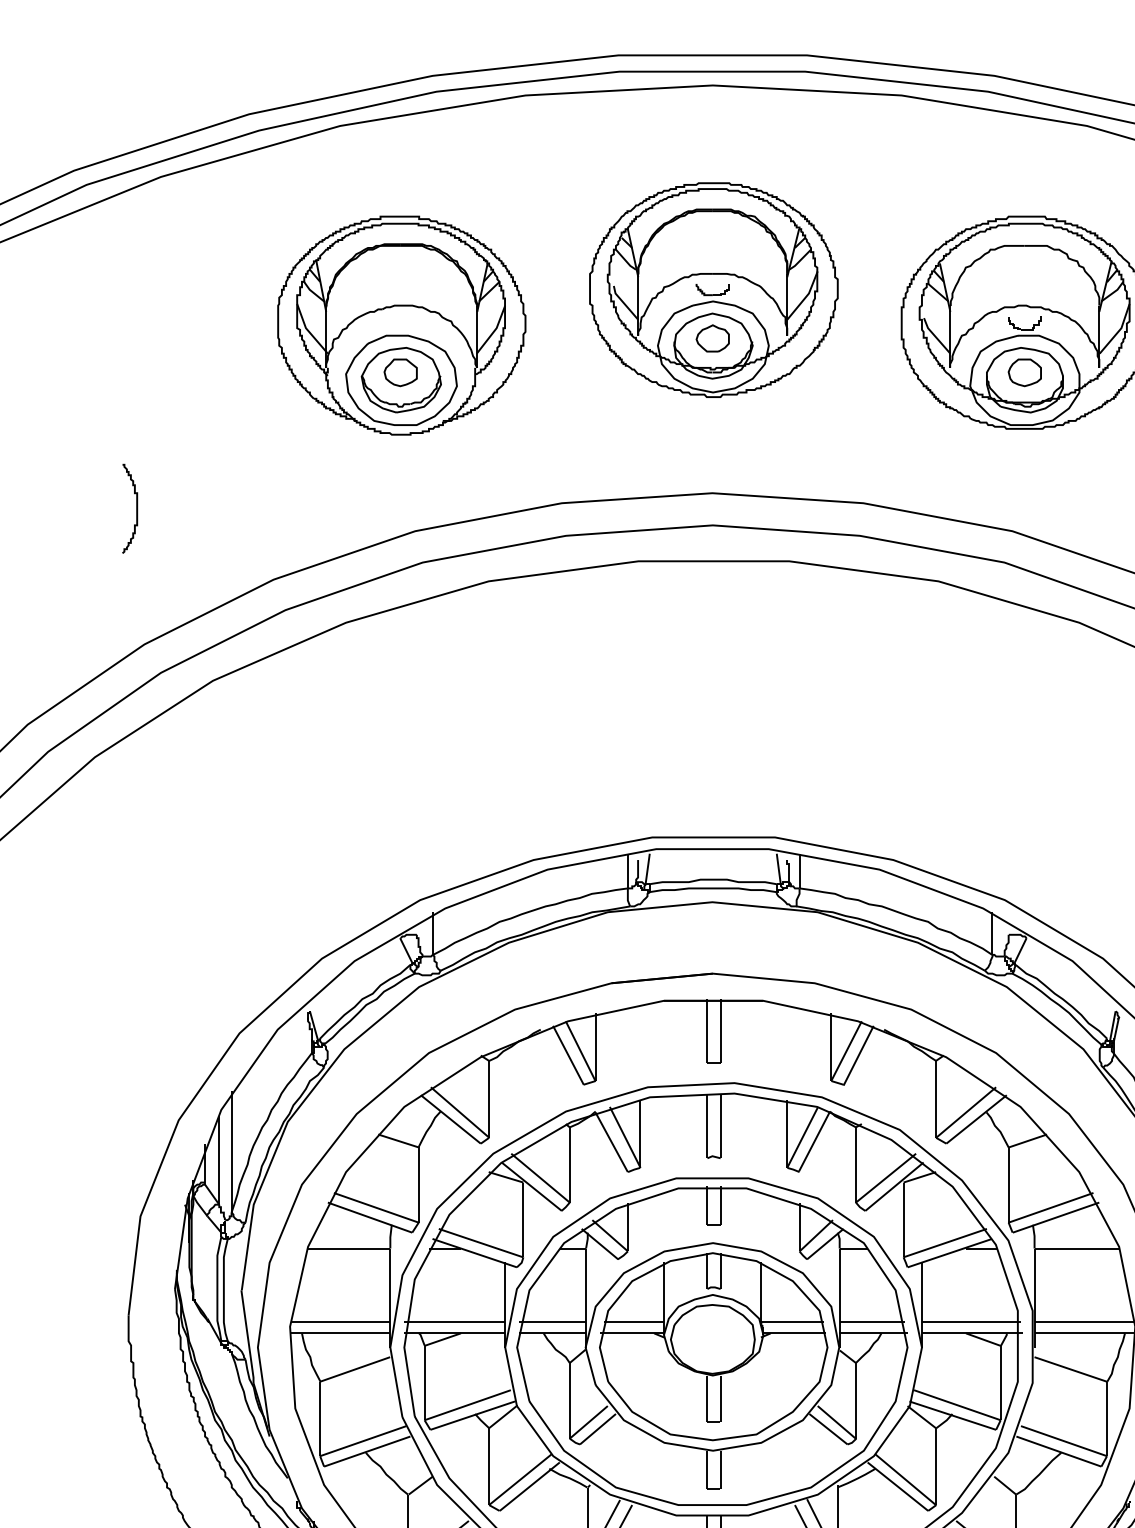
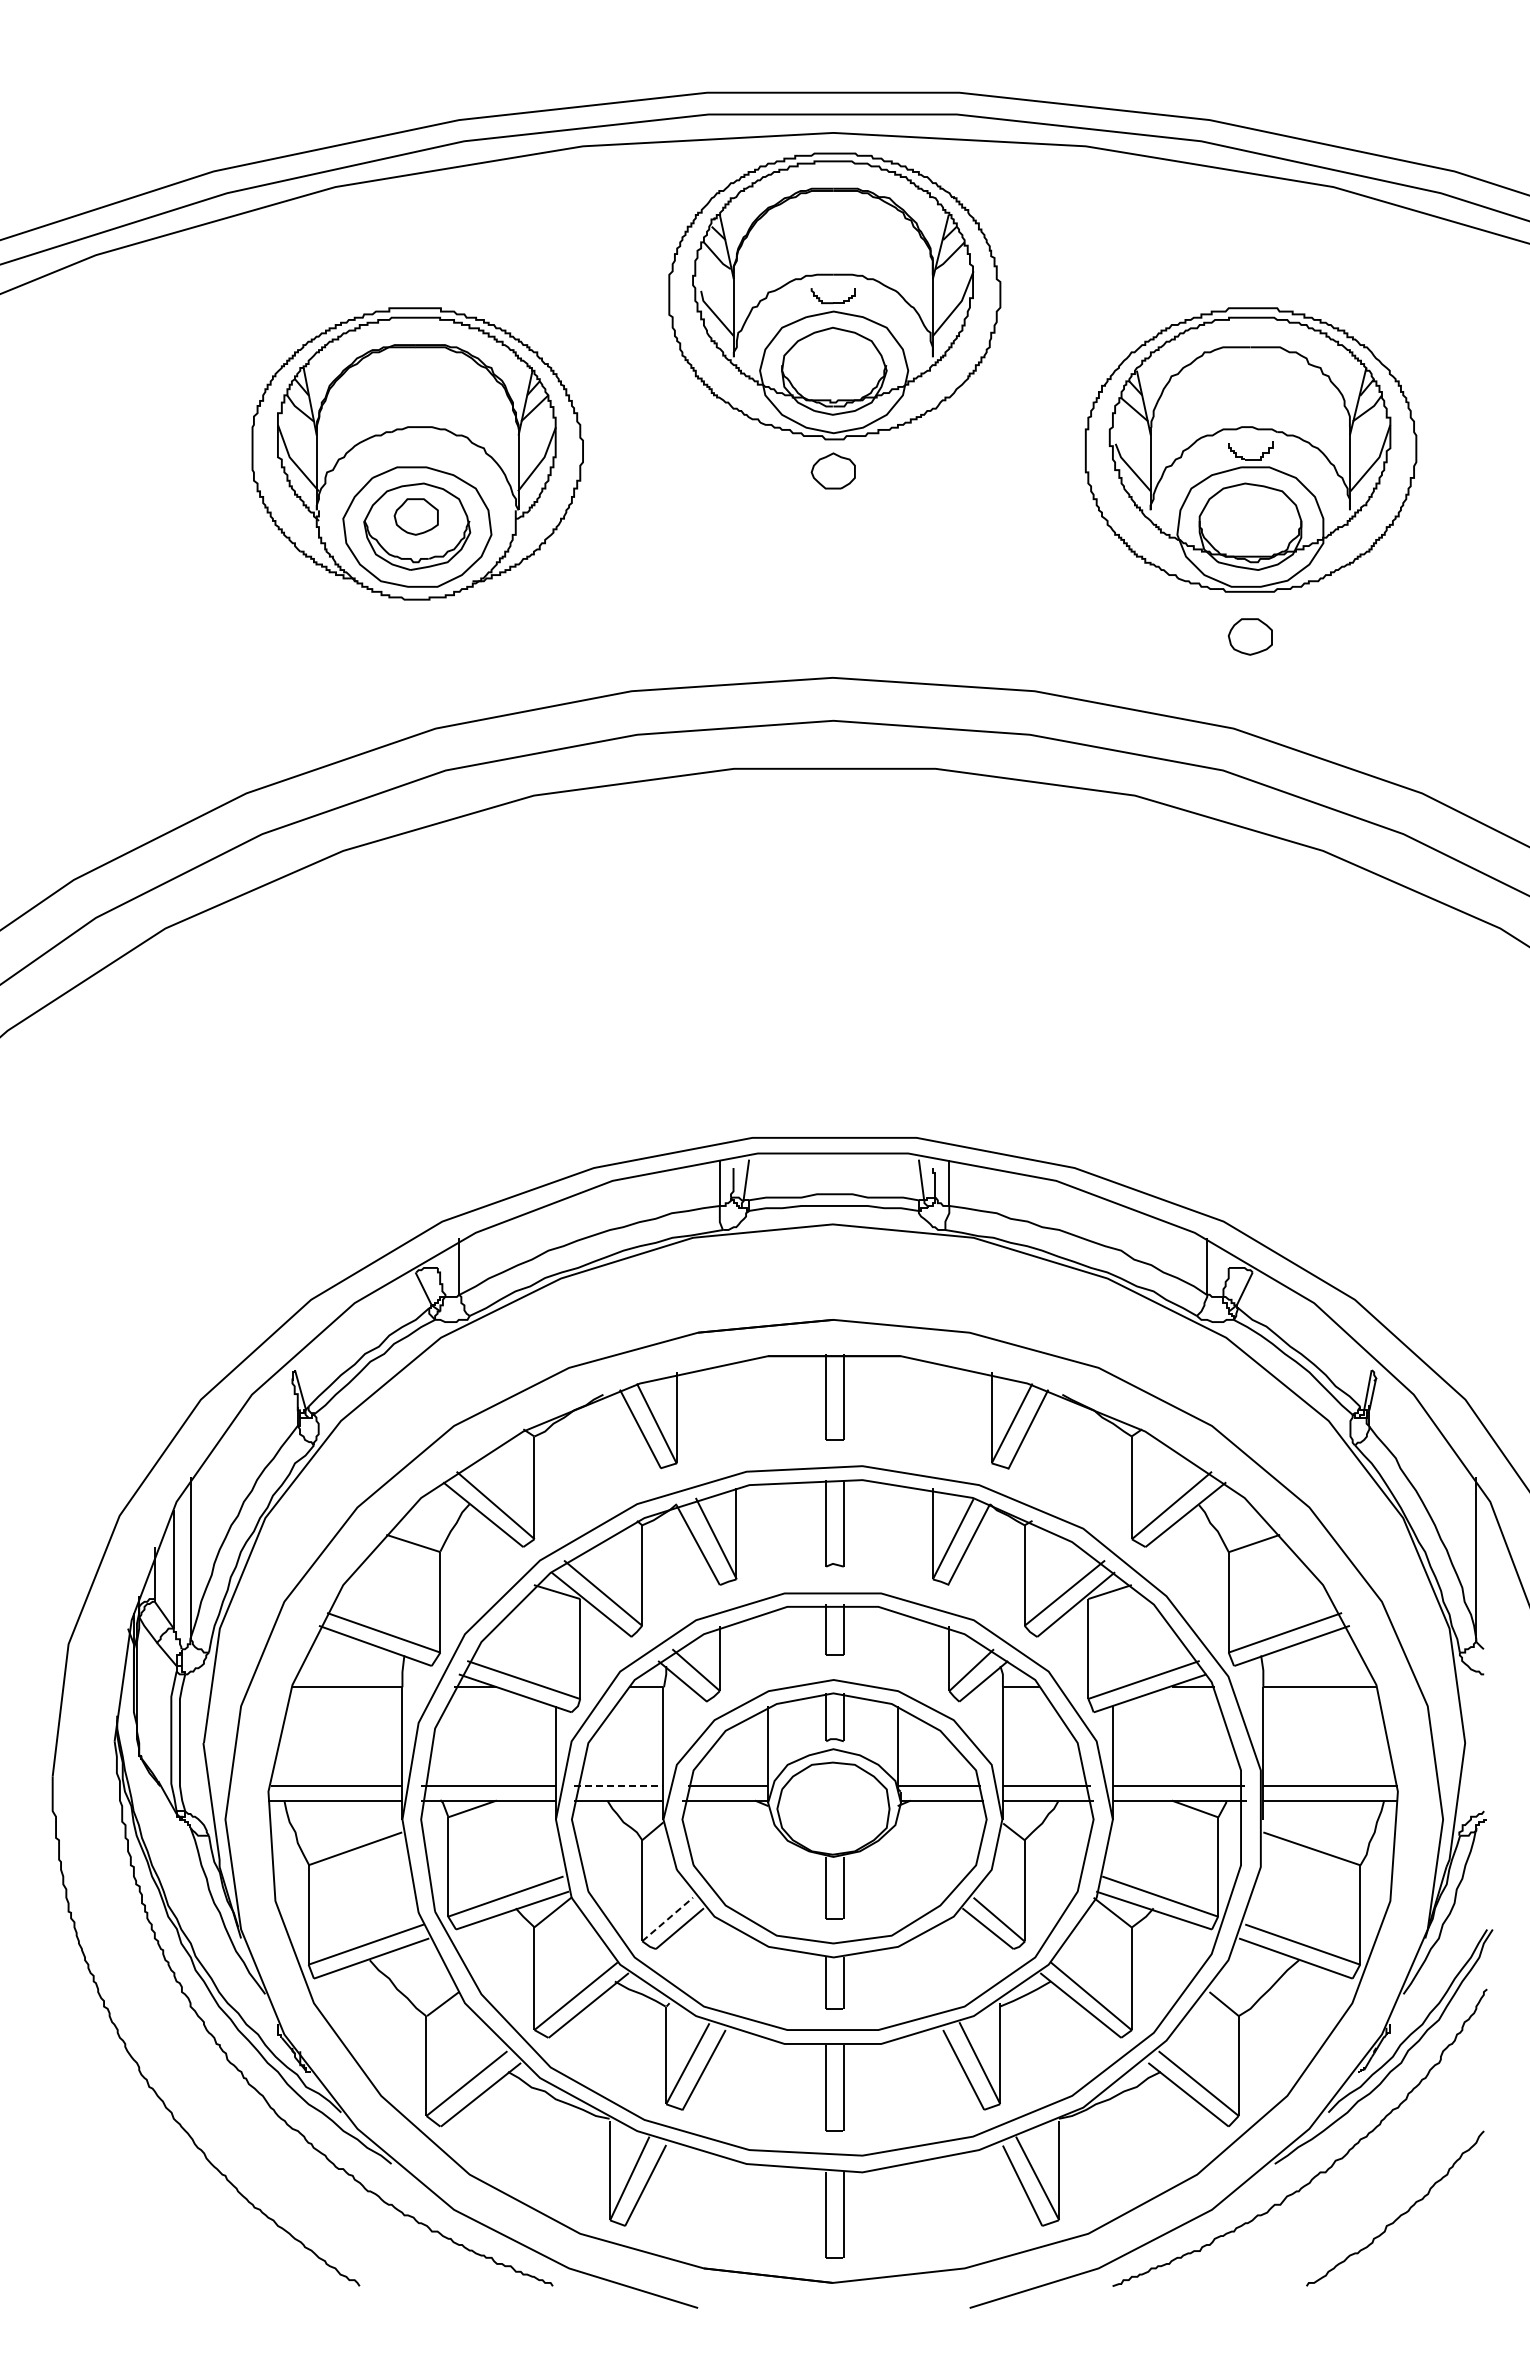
part: (713, 290) -> (834, 296), moved
part: (1024, 372) -> (1249, 636), moved
curve: (136, 508) -> (63, 698), removed
line: (552, 1322) -> (618, 1786), solid -> dashed
line: (589, 1422) -> (668, 1919), solid -> dashed

